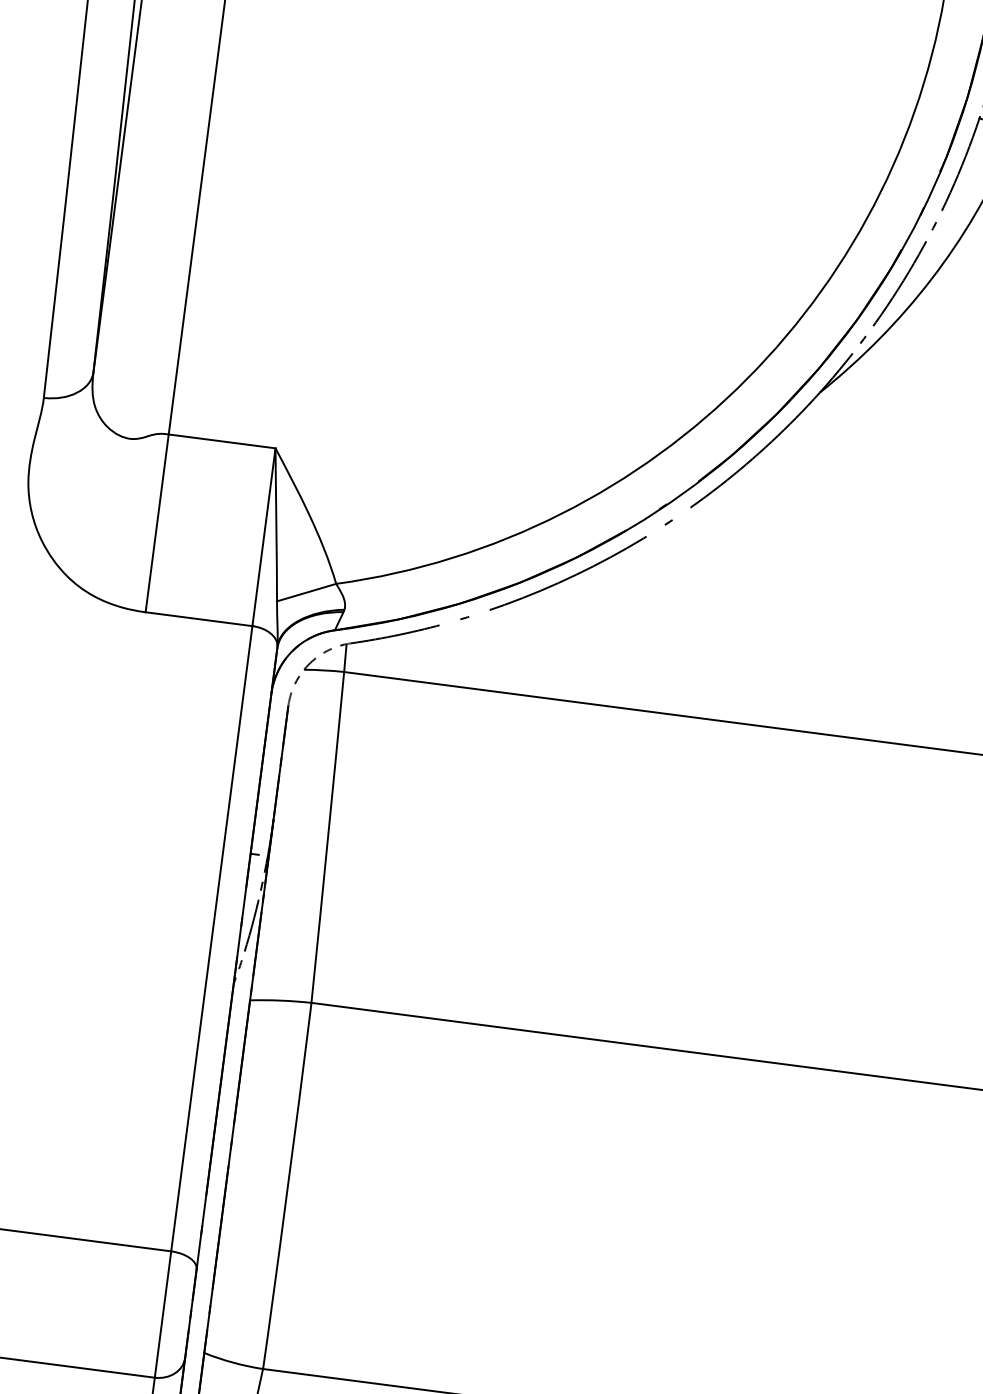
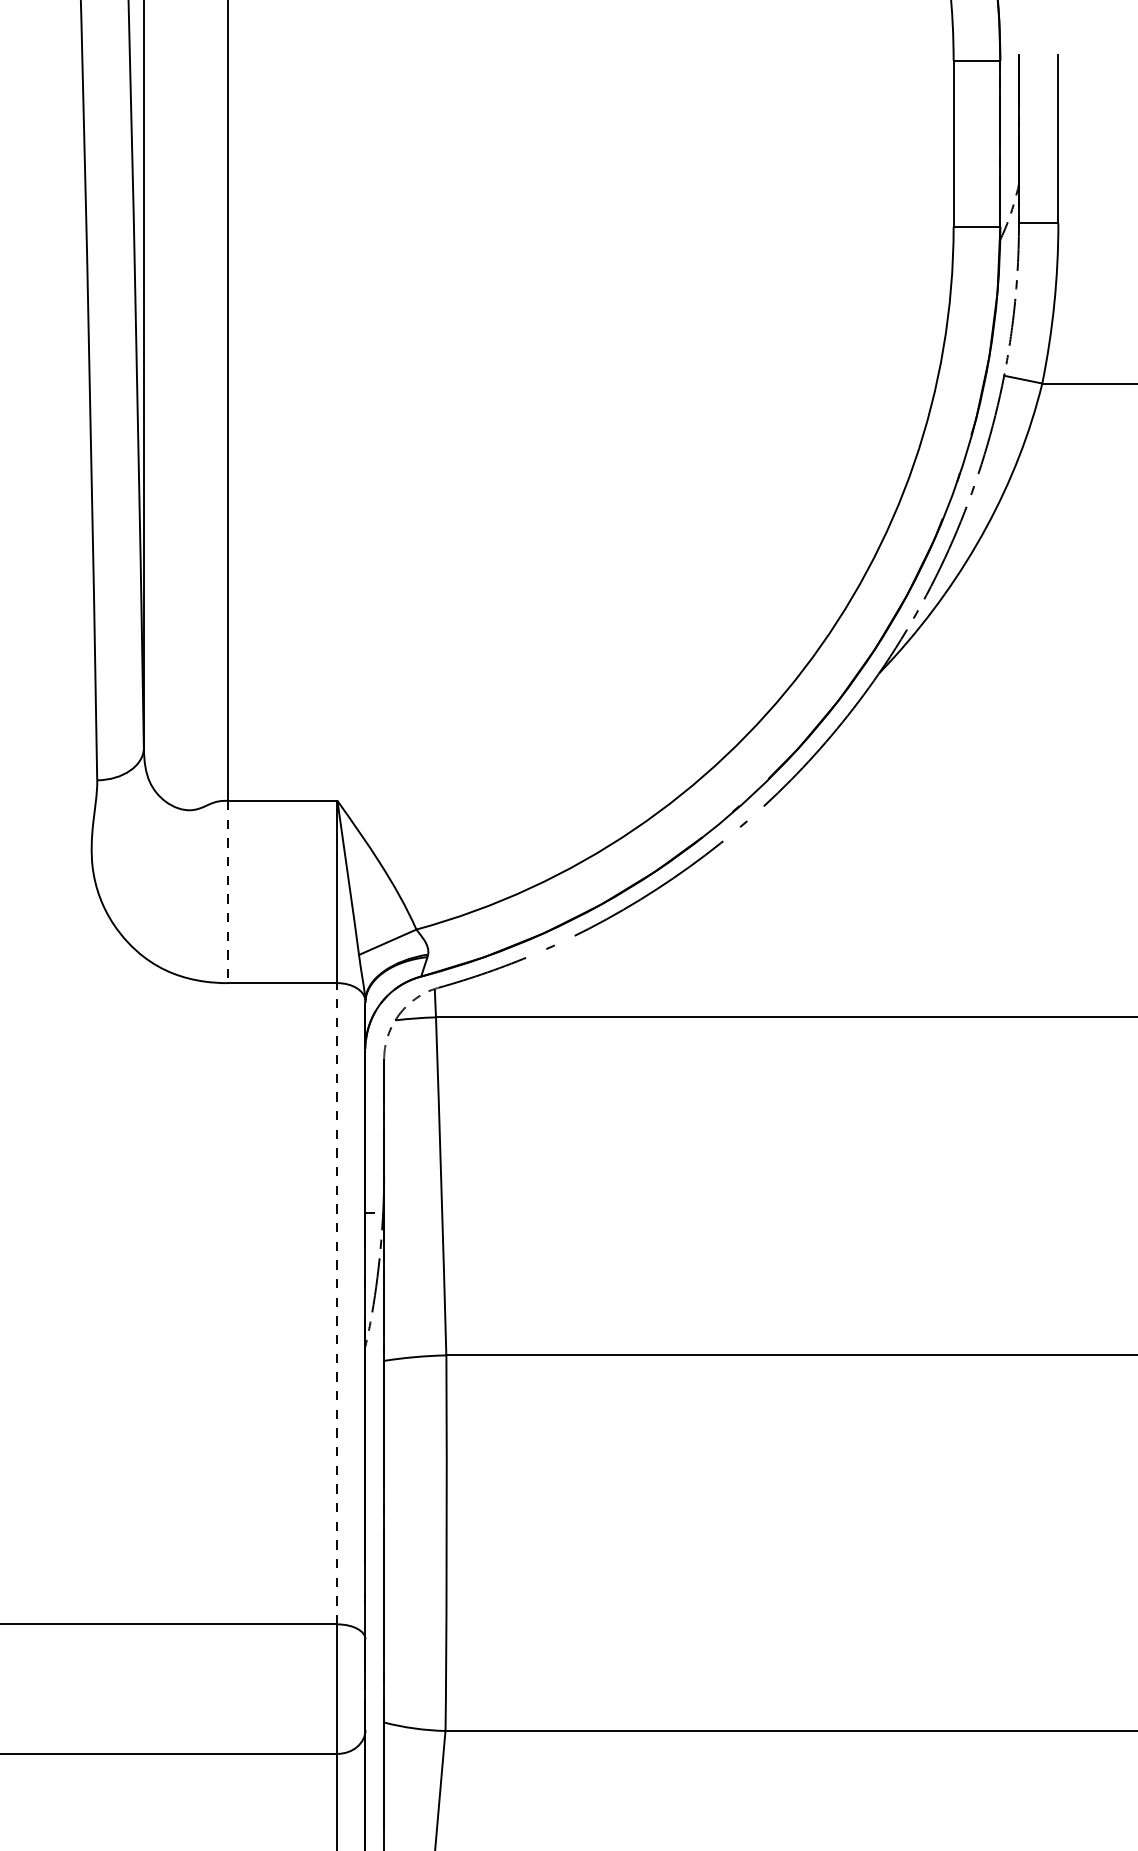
line: (156, 523) -> (227, 892), solid -> dashed
line: (211, 938) -> (337, 1303), solid -> dashed

